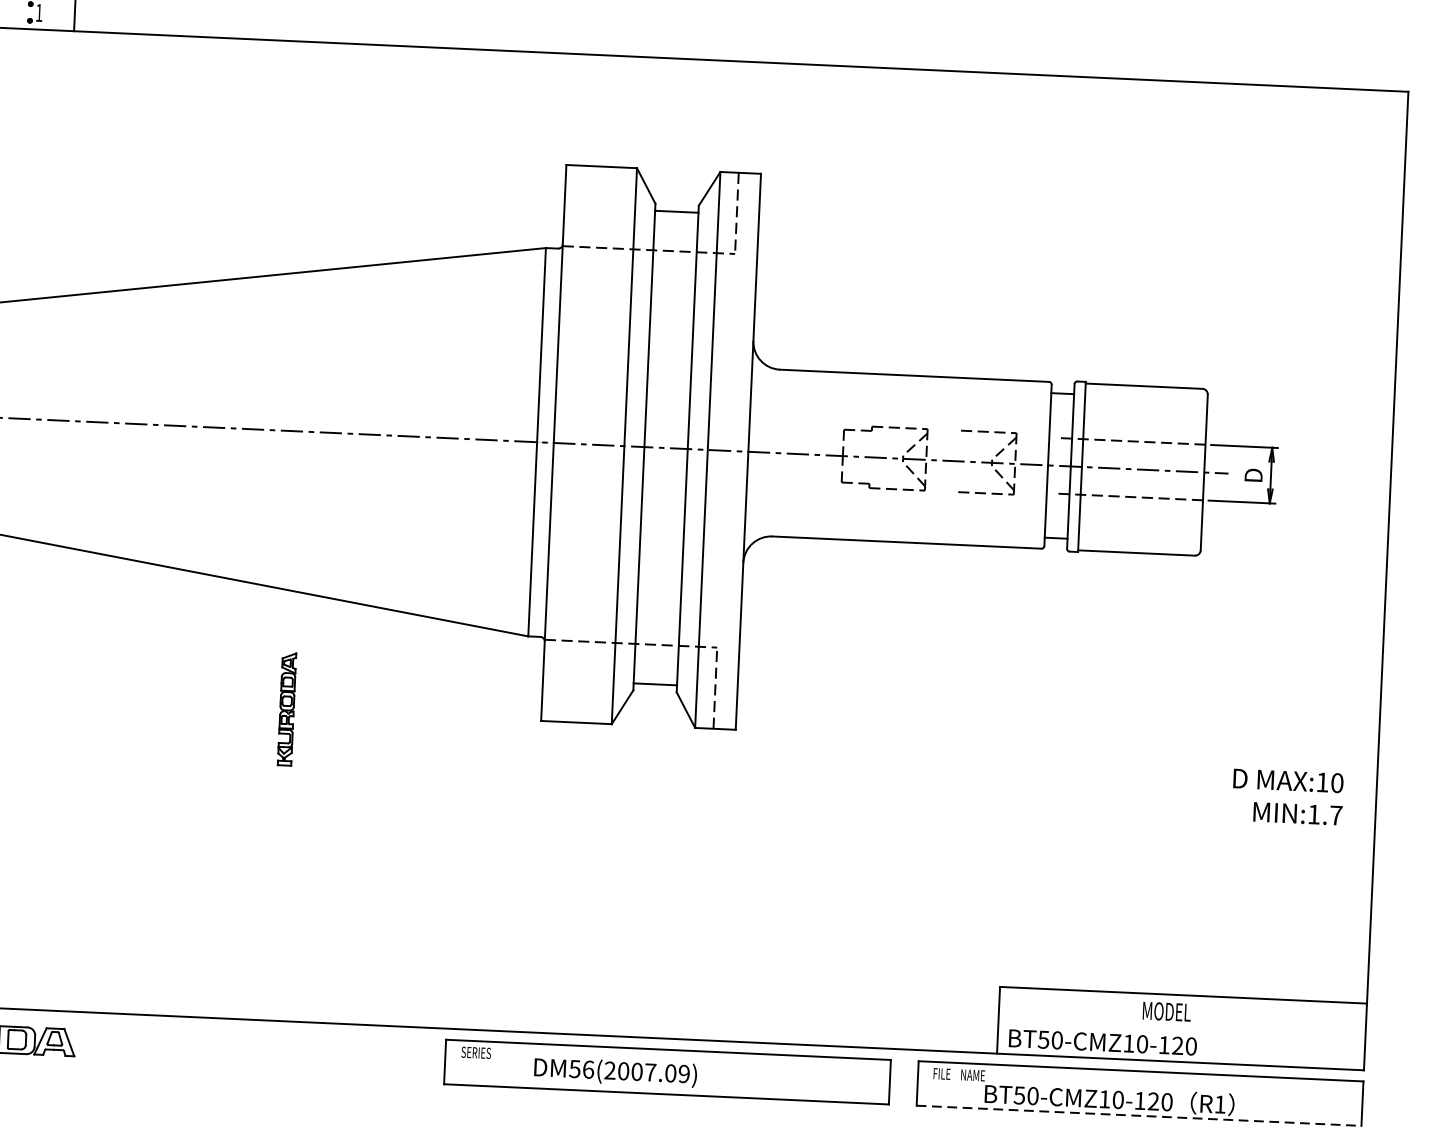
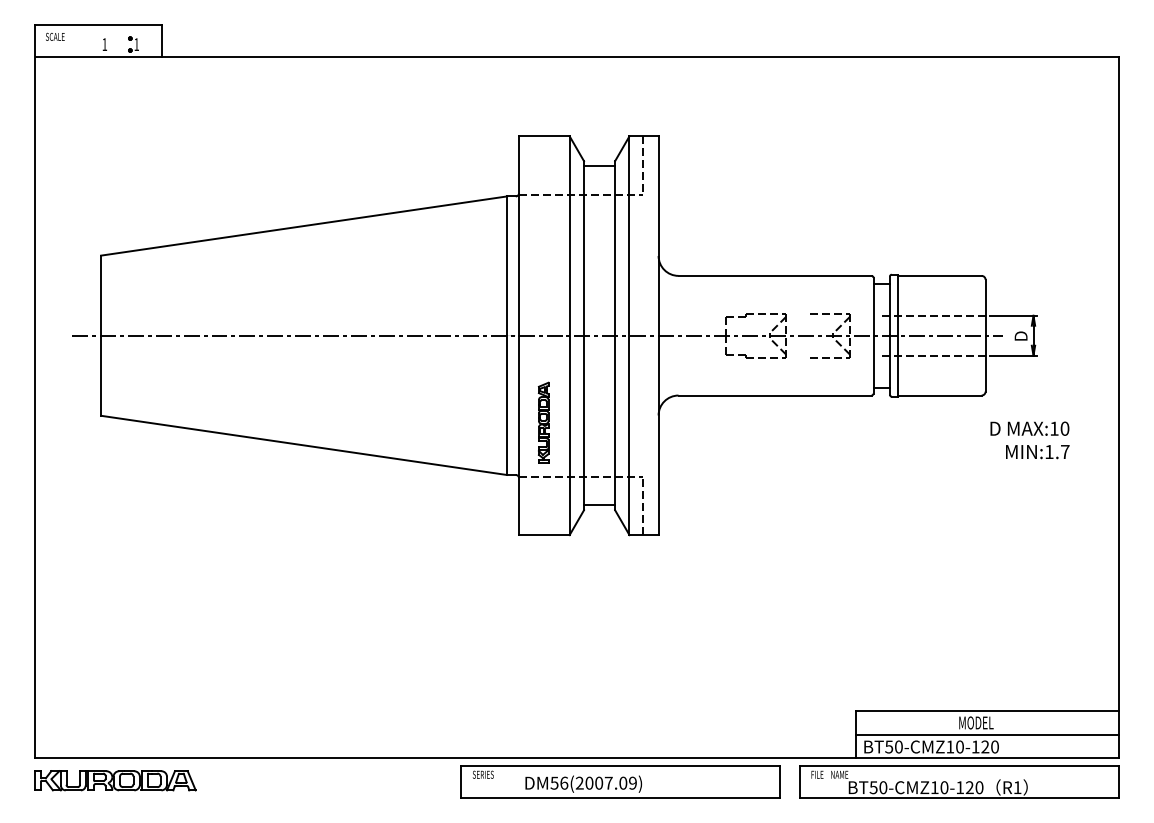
part: (286, 708) -> (543, 422), moved
text: (1287, 797) -> (1029, 440), moved
line: (1181, 1028) -> (987, 734), added
line: (1138, 1116) -> (959, 798), dashed -> solid

